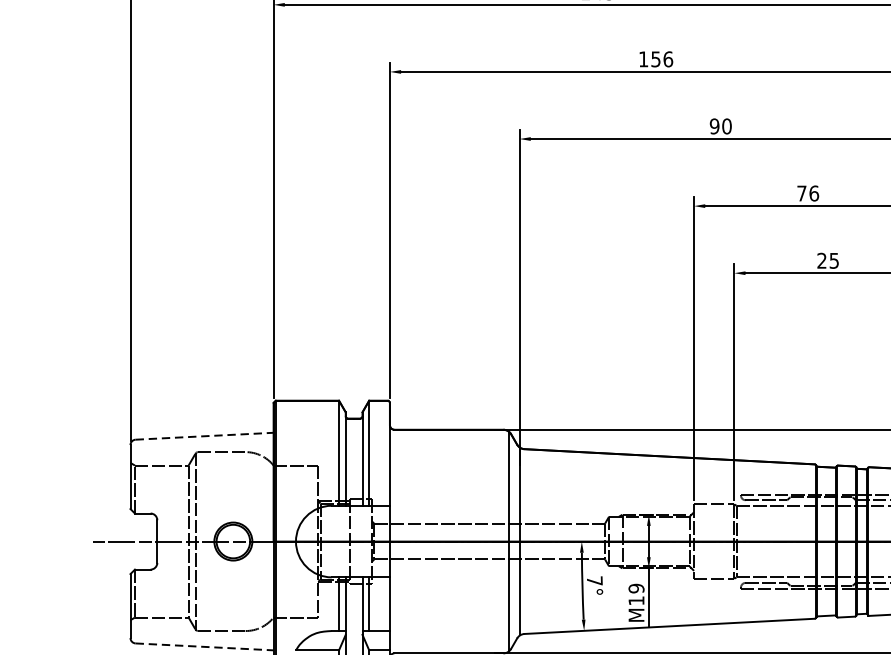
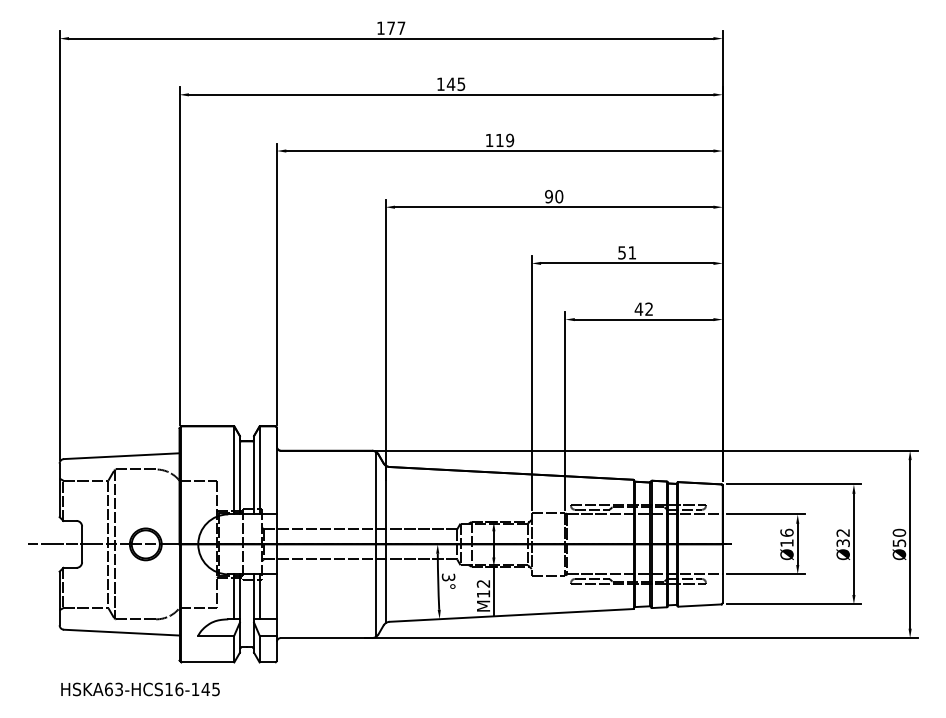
text: (662, 59) -> (505, 140), 156 -> 119
text: (808, 193) -> (627, 252), 76 -> 51
text: (827, 259) -> (643, 308), 25 -> 42
line: (204, 436) -> (121, 456), dashed -> solid
text: (594, 581) -> (448, 577), 7° -> 3°
text: (636, 588) -> (483, 583), M19 -> M12
line: (204, 646) -> (121, 632), dashed -> solid

